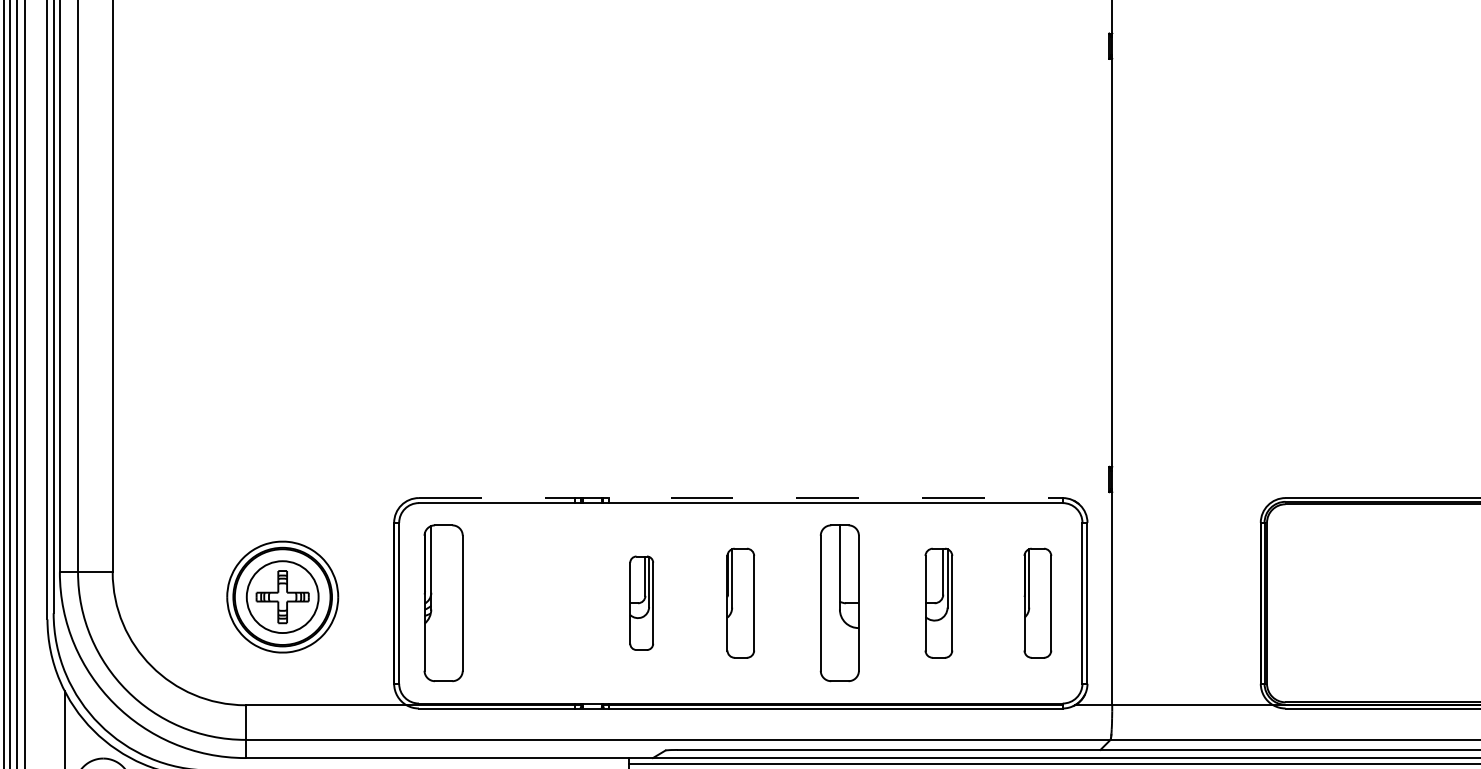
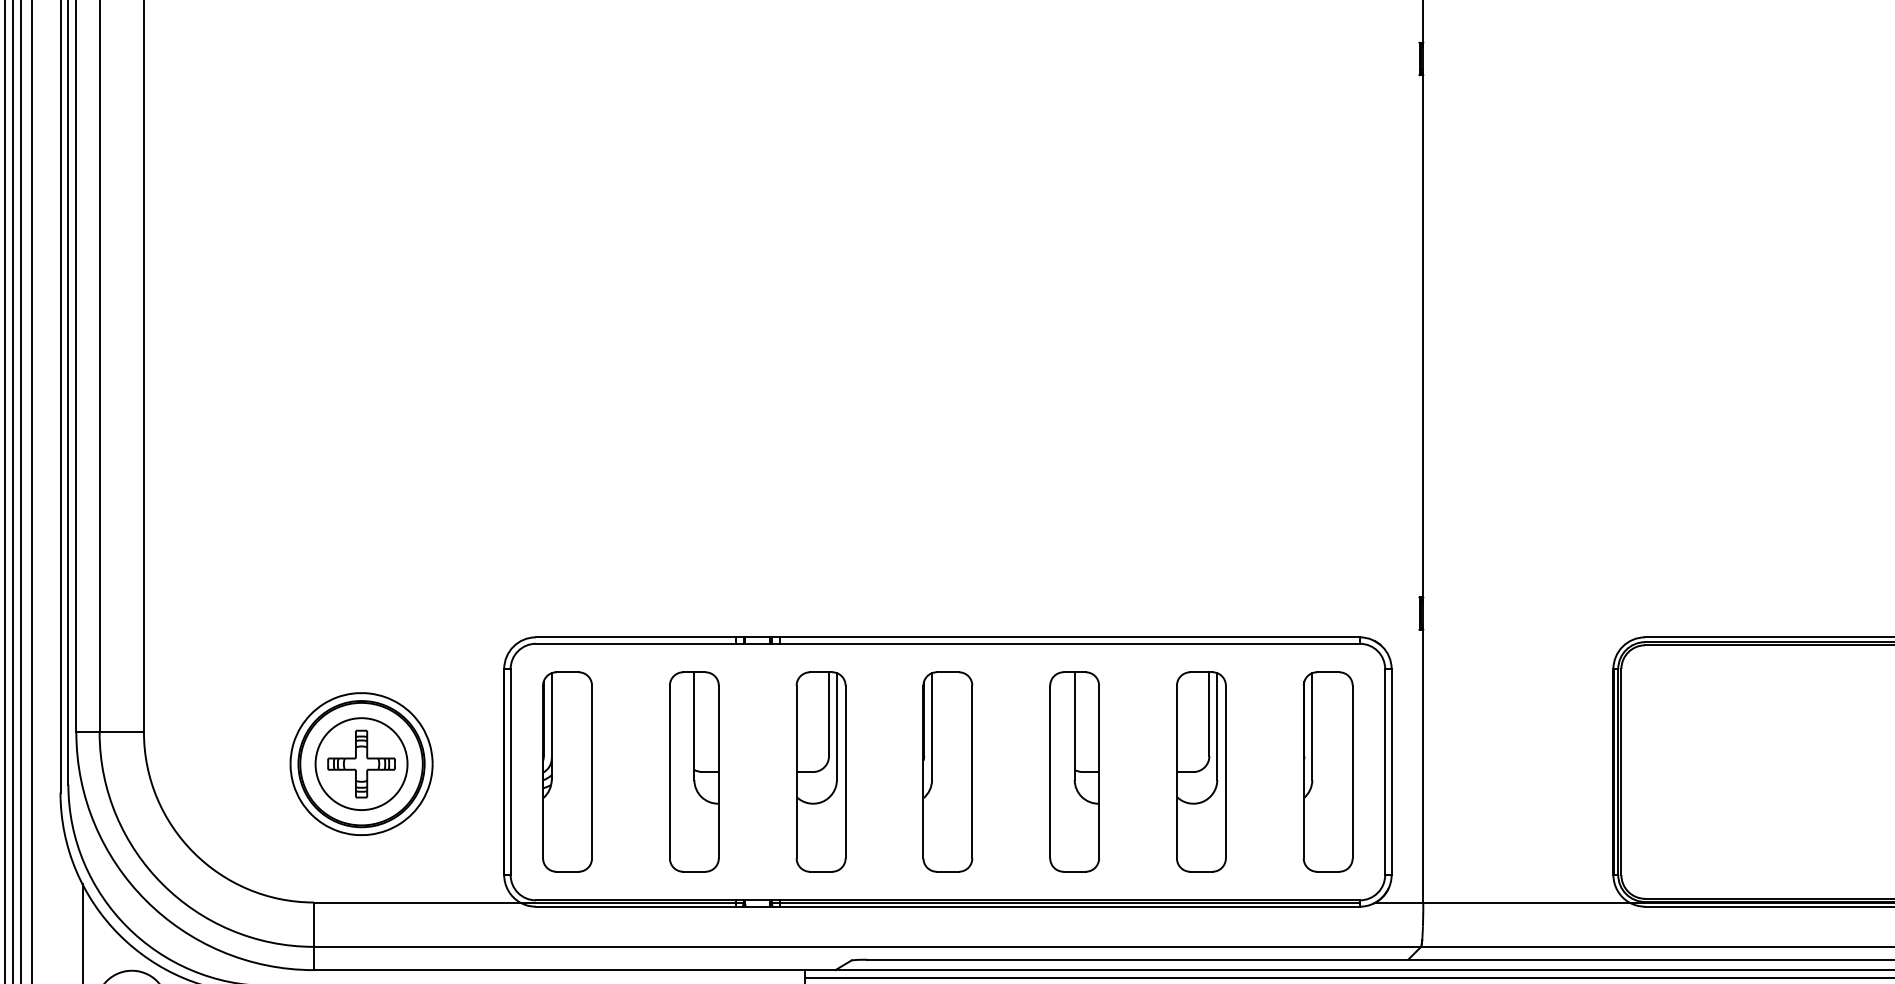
line: (740, 498) -> (947, 637), dashed -> solid
part: (542, 602) -> (694, 771), added
part: (641, 602) -> (820, 771), size x1.67
part: (740, 602) -> (947, 771), size x1.43
part: (938, 602) -> (1201, 771), size x1.43
part: (1037, 602) -> (1327, 771), size x1.43

